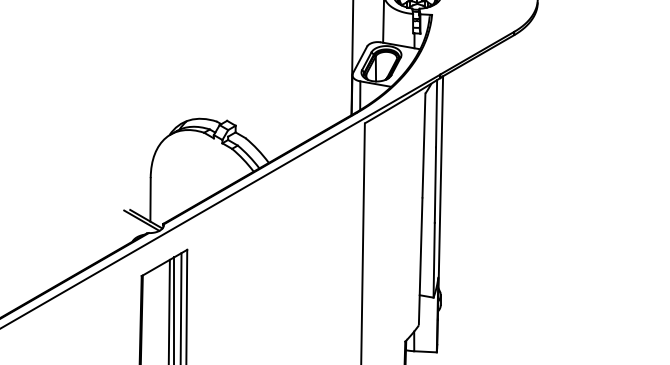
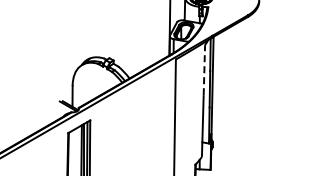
line: (424, 144) -> (204, 69), solid -> dashed

